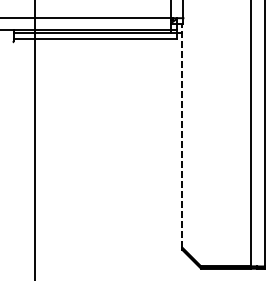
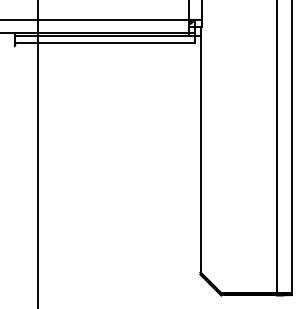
line: (182, 135) -> (200, 149), dashed -> solid

